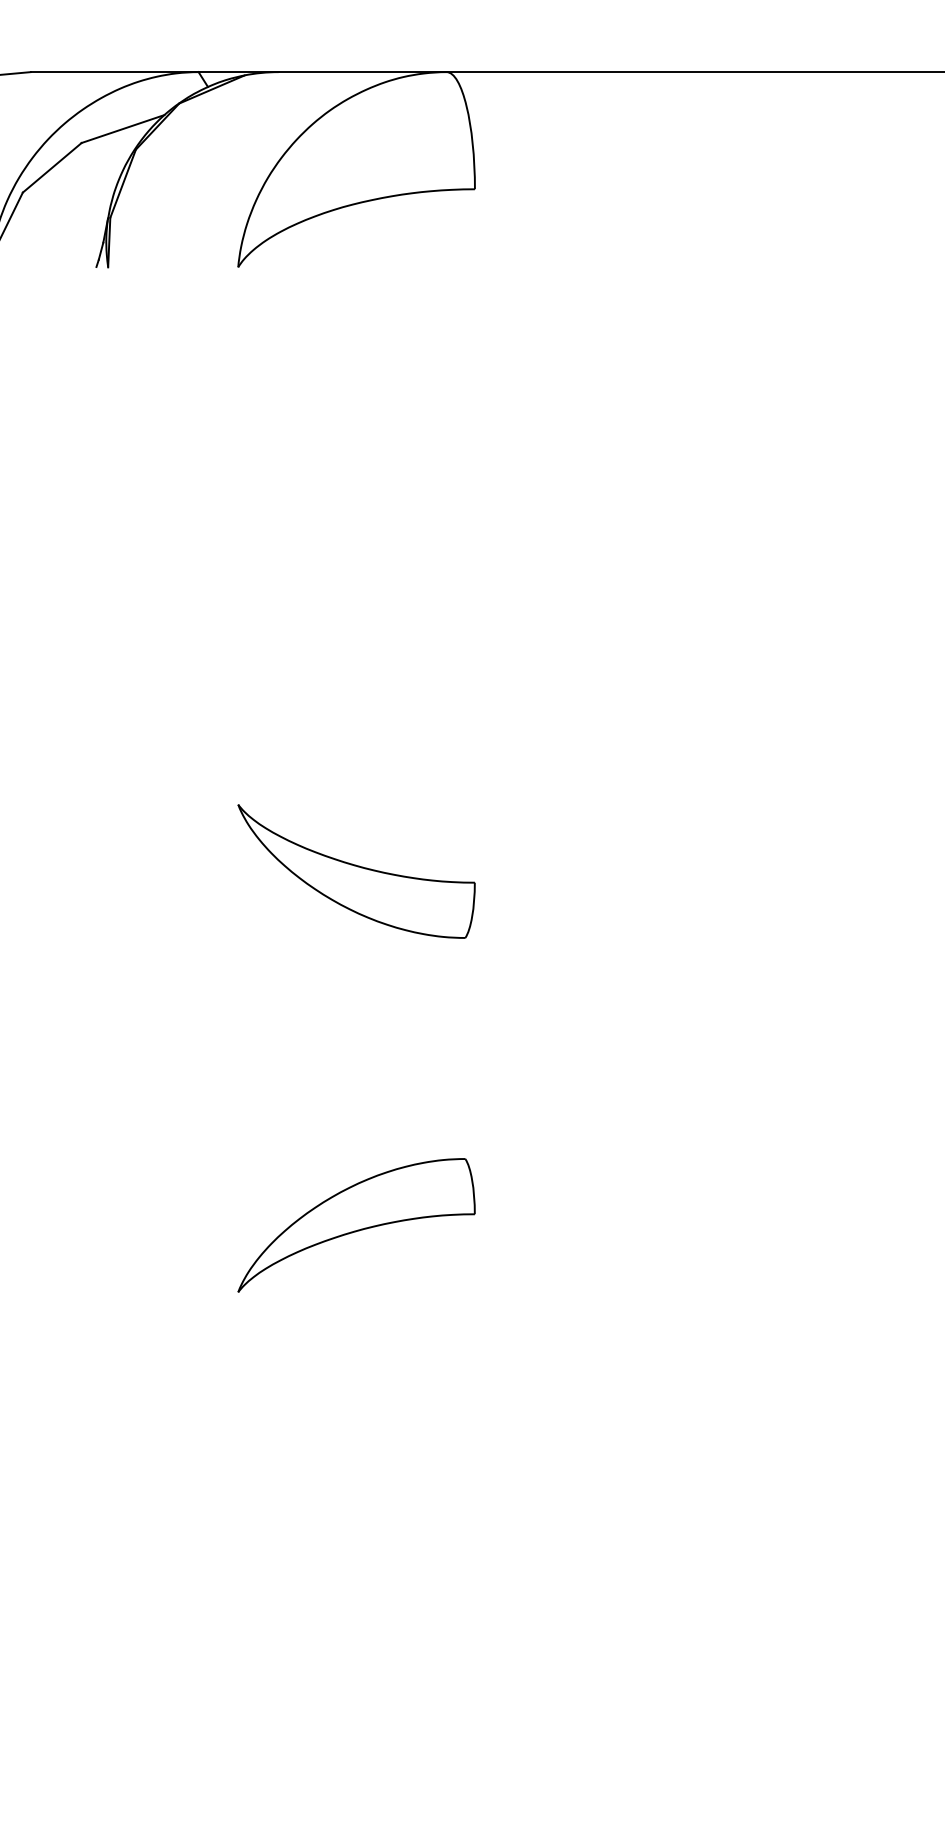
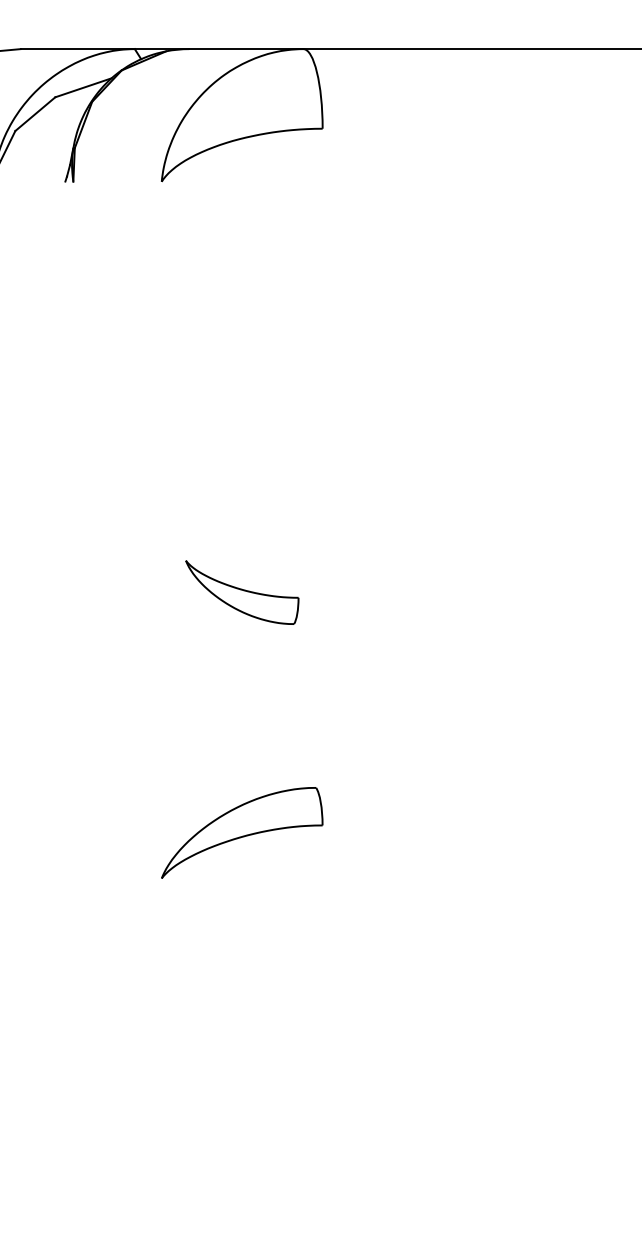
part: (357, 871) -> (242, 592), size x0.7

